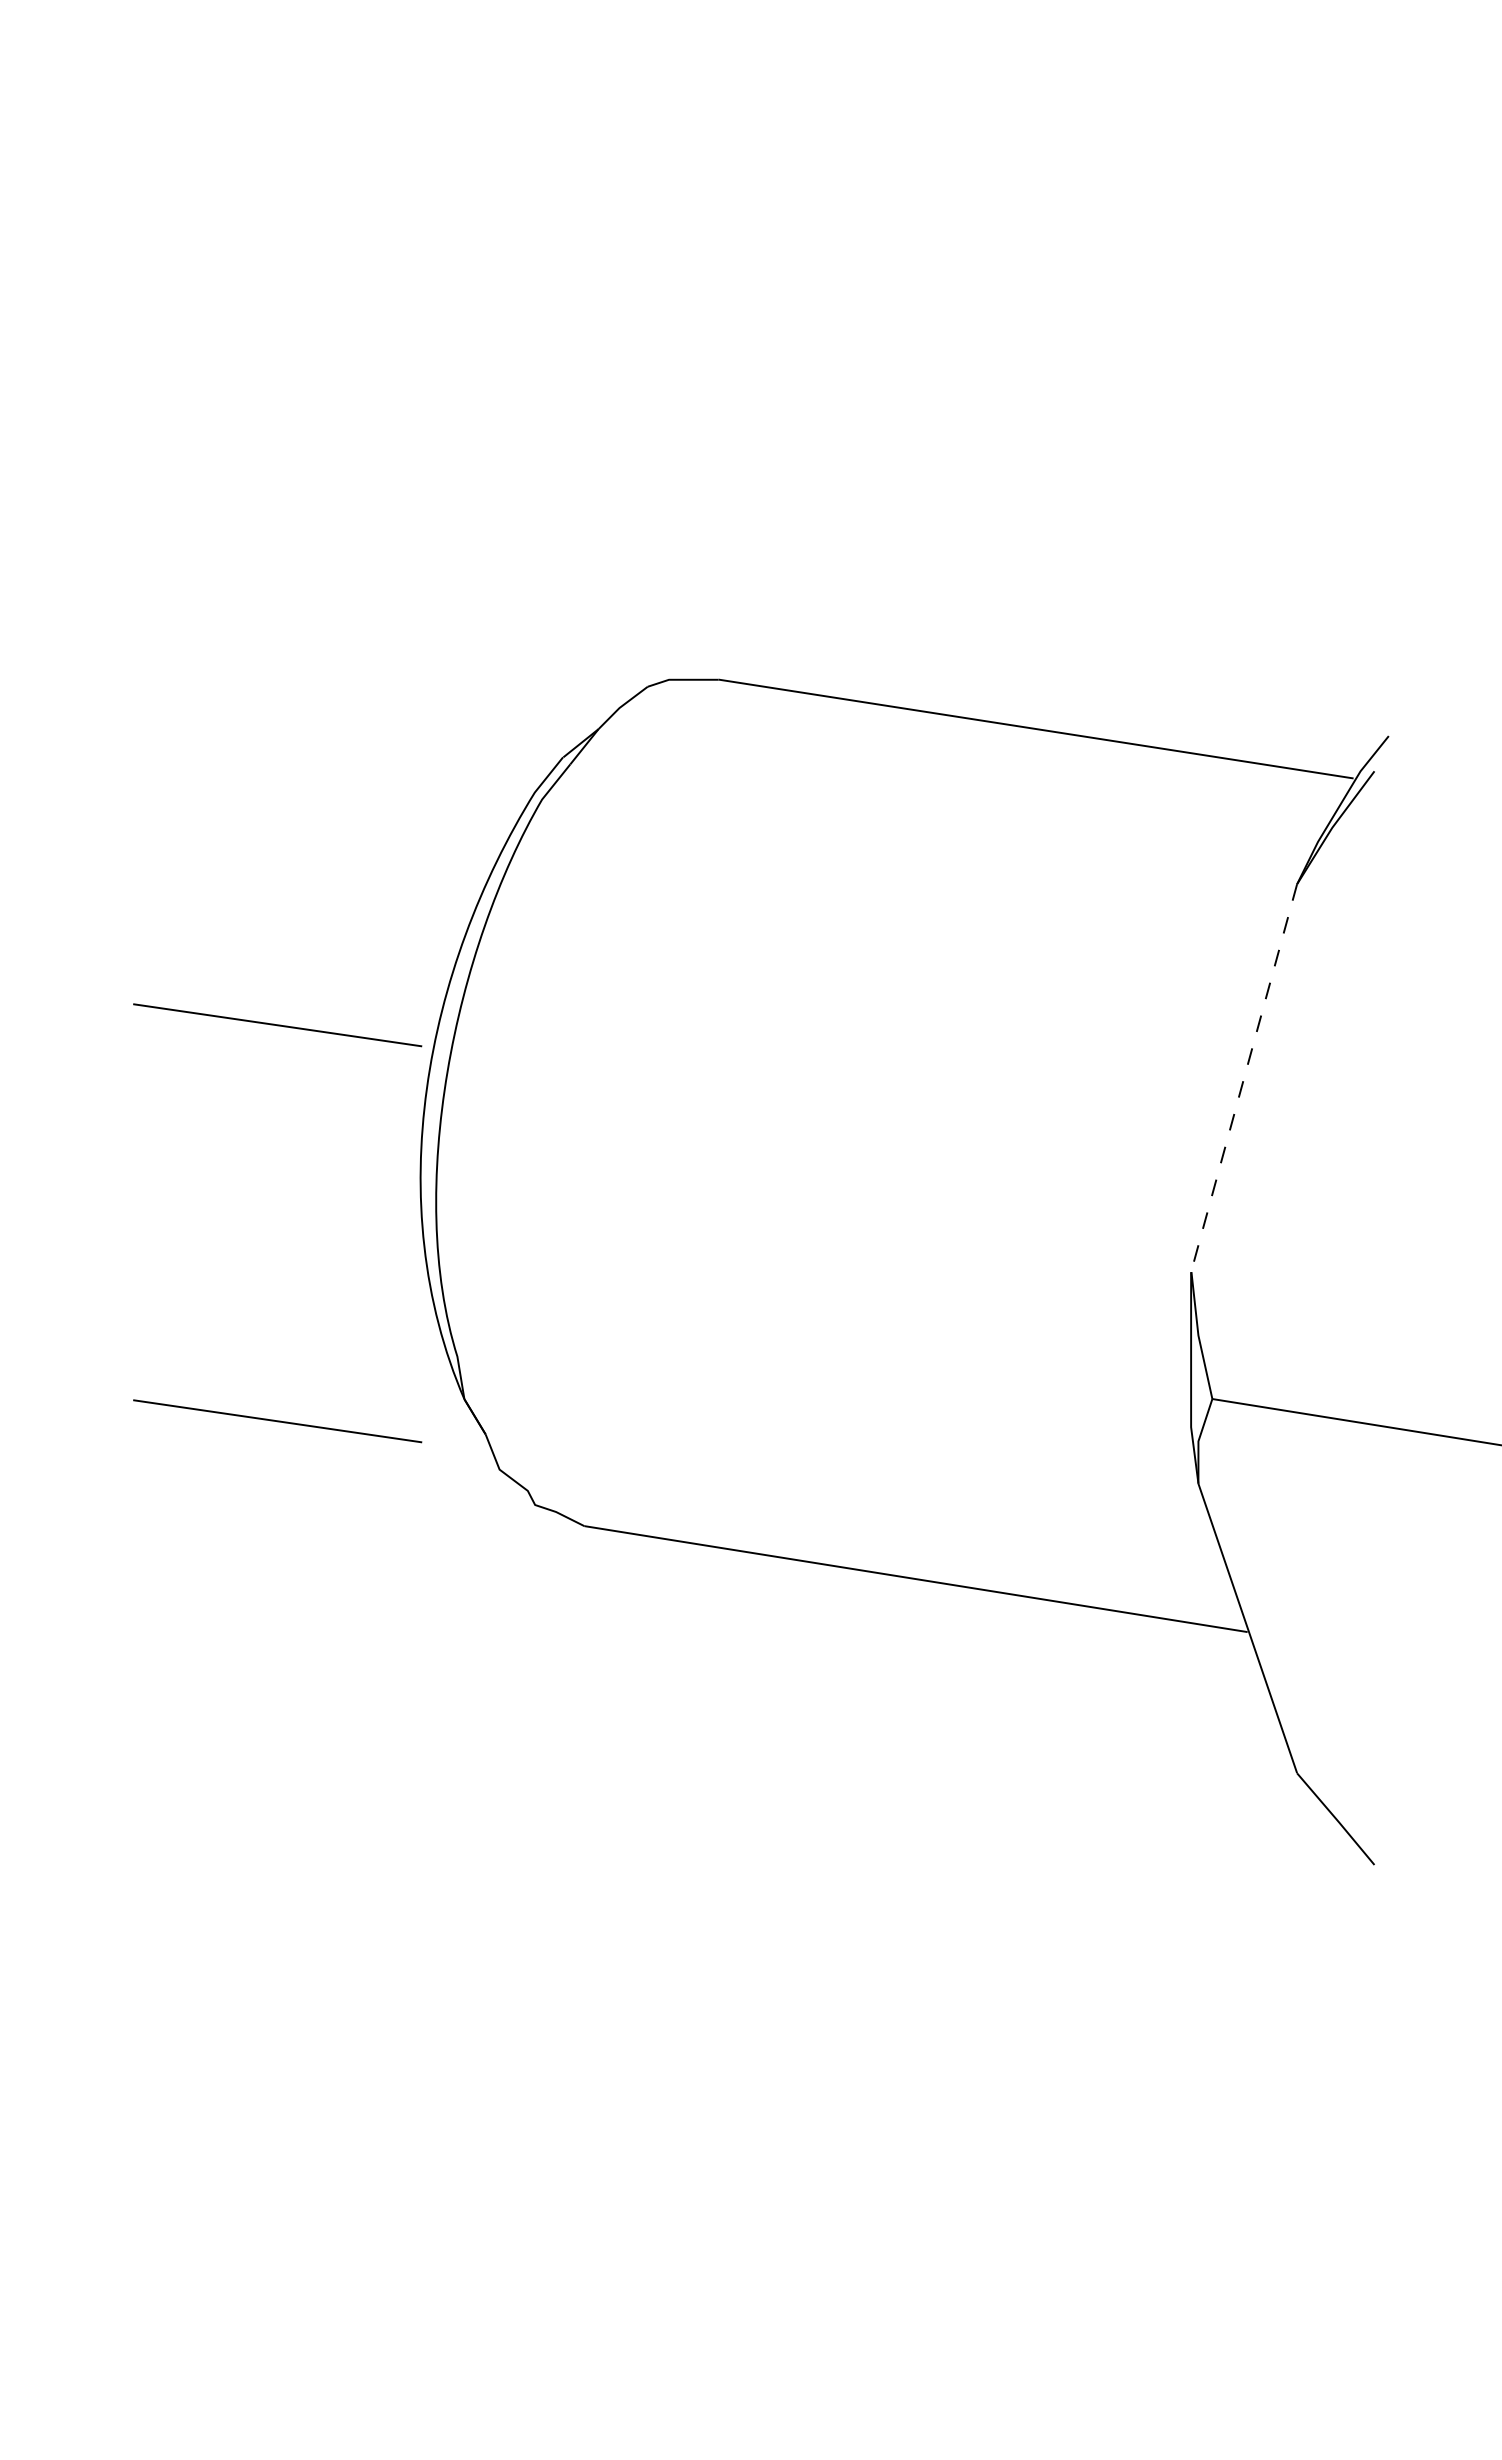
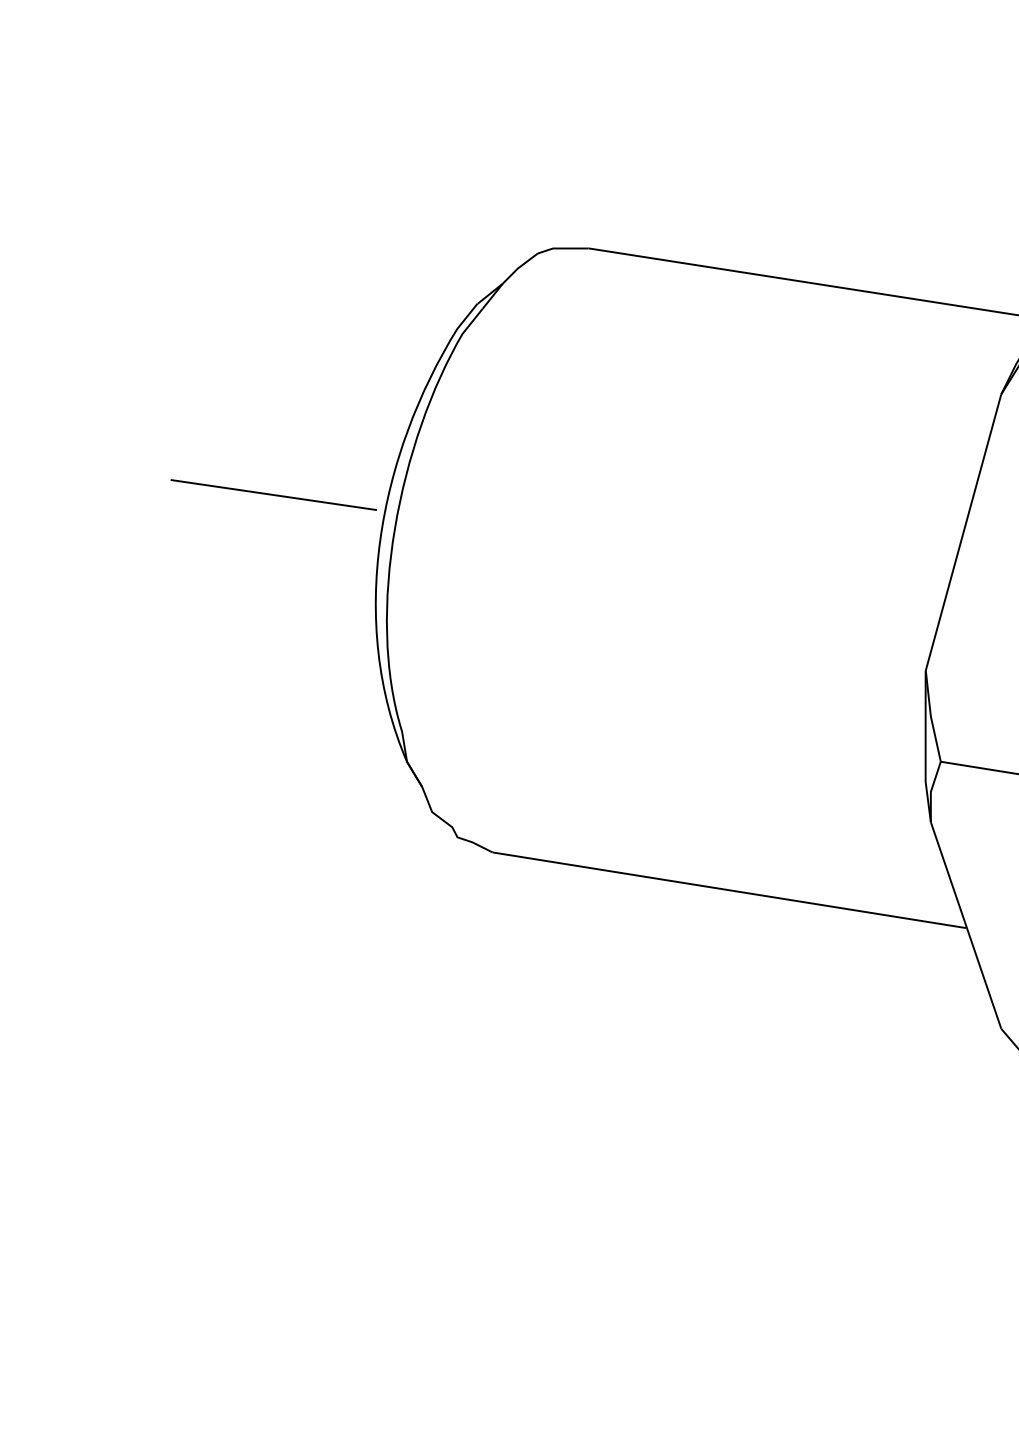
line: (1243, 1078) -> (963, 533), dashed -> solid
line: (277, 1421) -> (273, 777), removed

